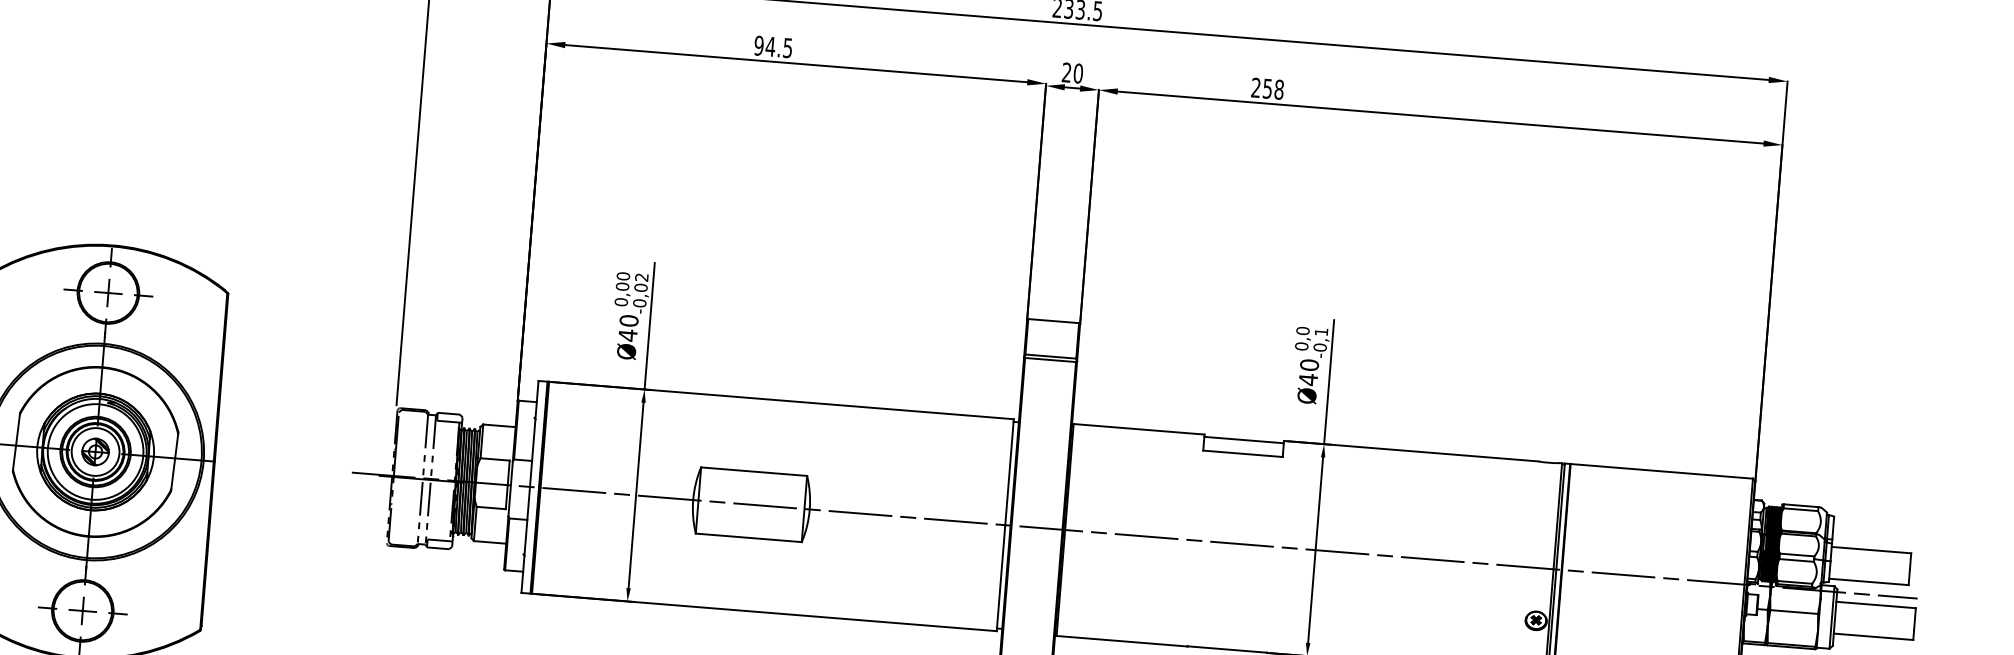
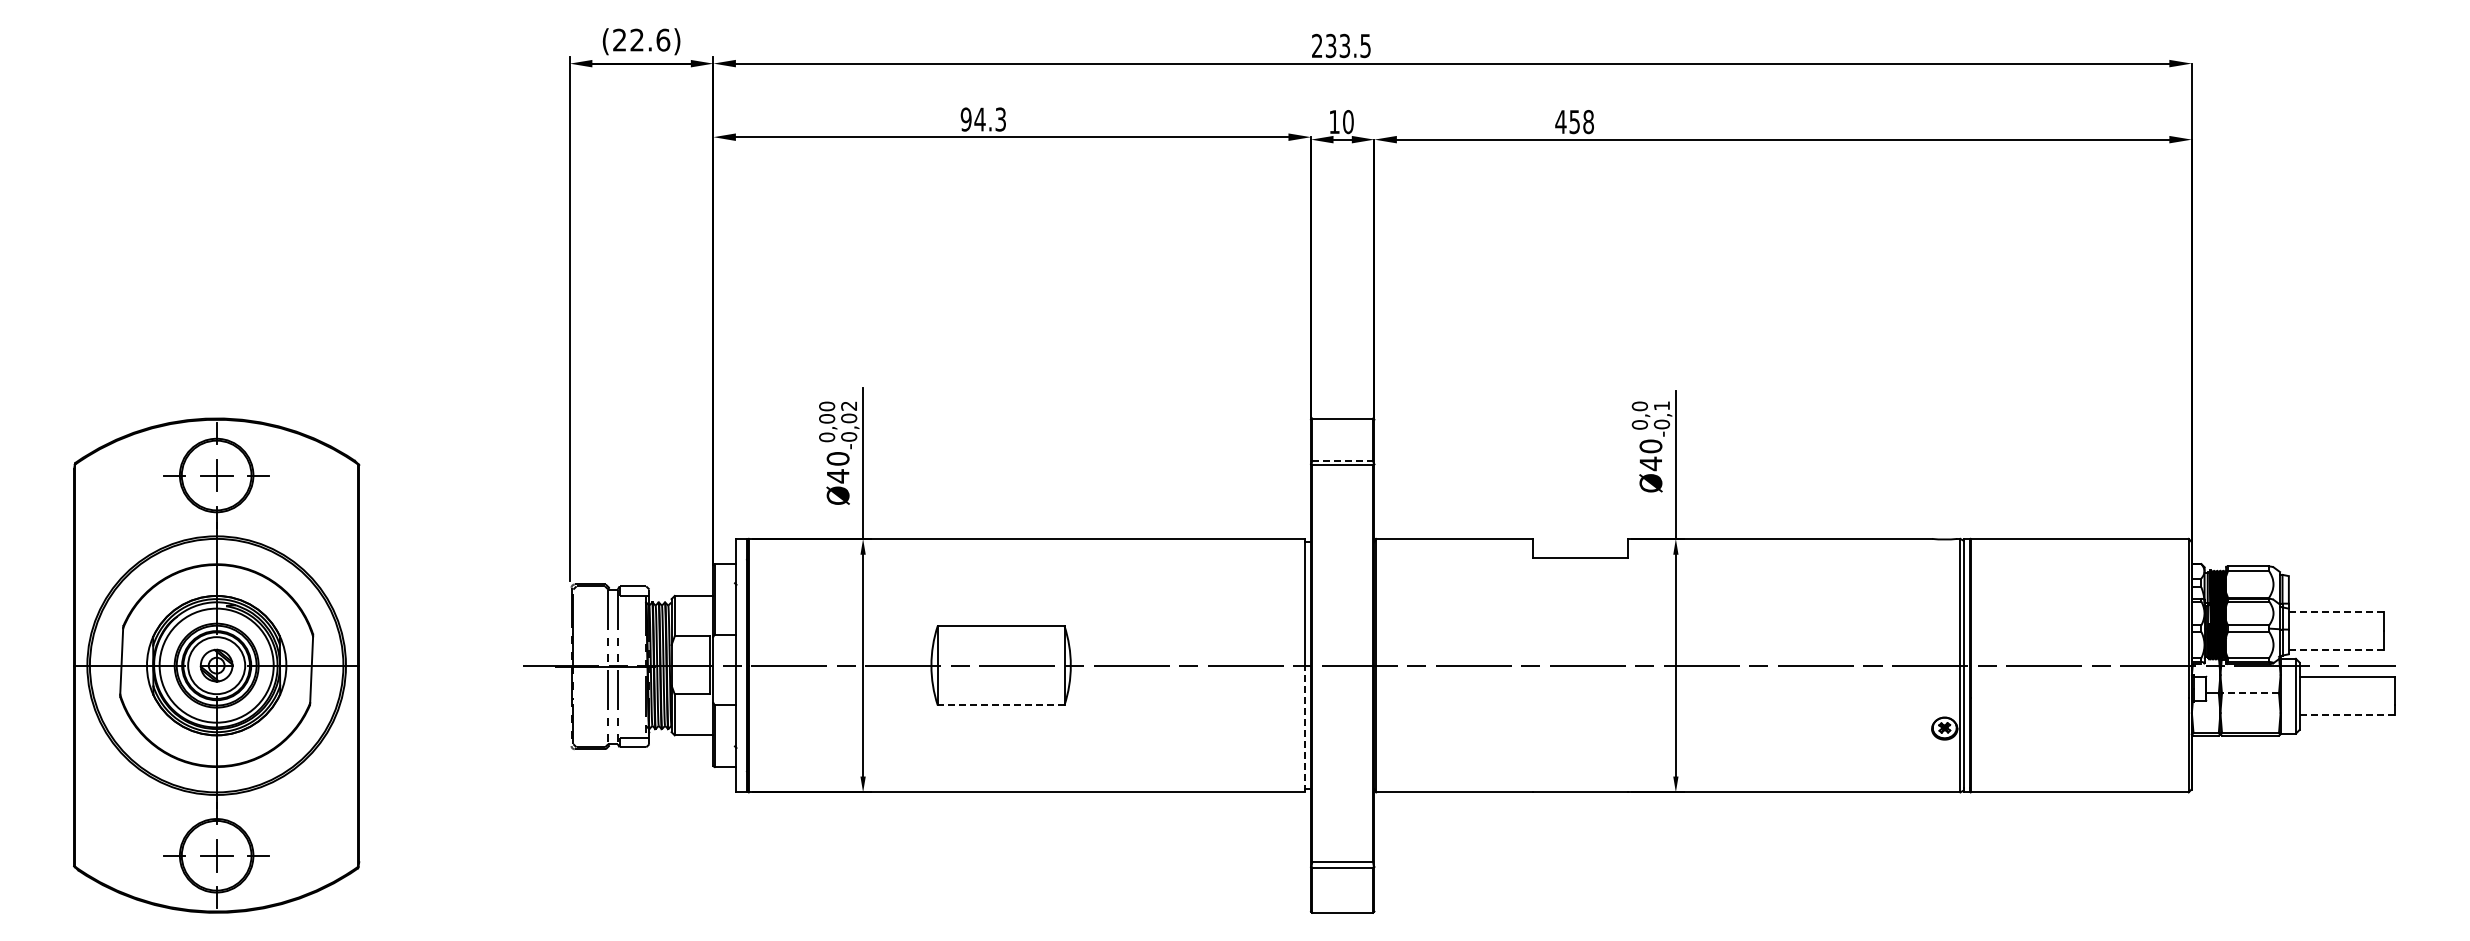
text: (787, 47) -> (1000, 118), 94.5 -> 94.3
text: (1066, 72) -> (1334, 121), 20 -> 10
text: (1255, 87) -> (1560, 121), 258 -> 458
line: (1051, 356) -> (1343, 460), solid -> dashed
line: (1243, 439) -> (1579, 541), removed
line: (748, 538) -> (1000, 705), solid -> dashed
line: (1871, 550) -> (2336, 612), solid -> dashed
line: (1000, 577) -> (1304, 728), solid -> dashed
line: (1869, 581) -> (2336, 650), solid -> dashed
line: (1794, 612) -> (2250, 693), solid -> dashed
line: (1873, 637) -> (2347, 715), solid -> dashed

